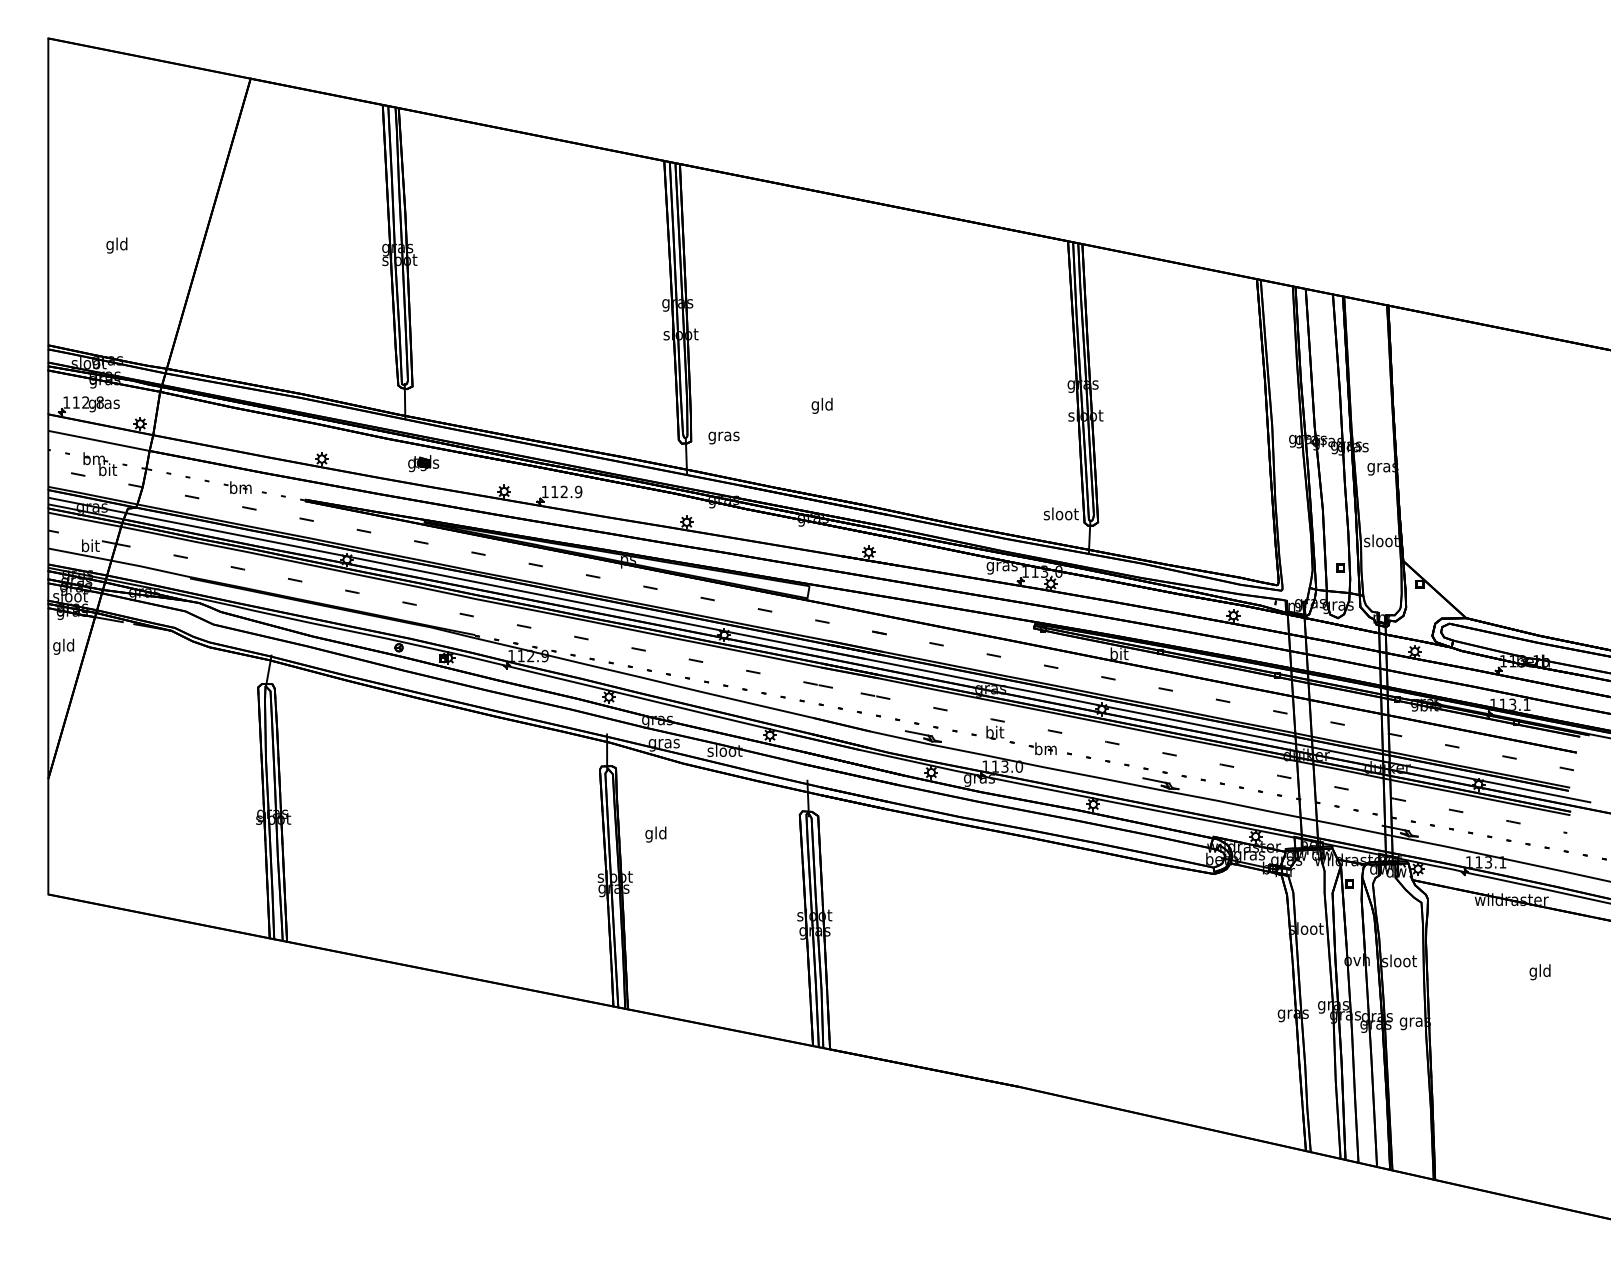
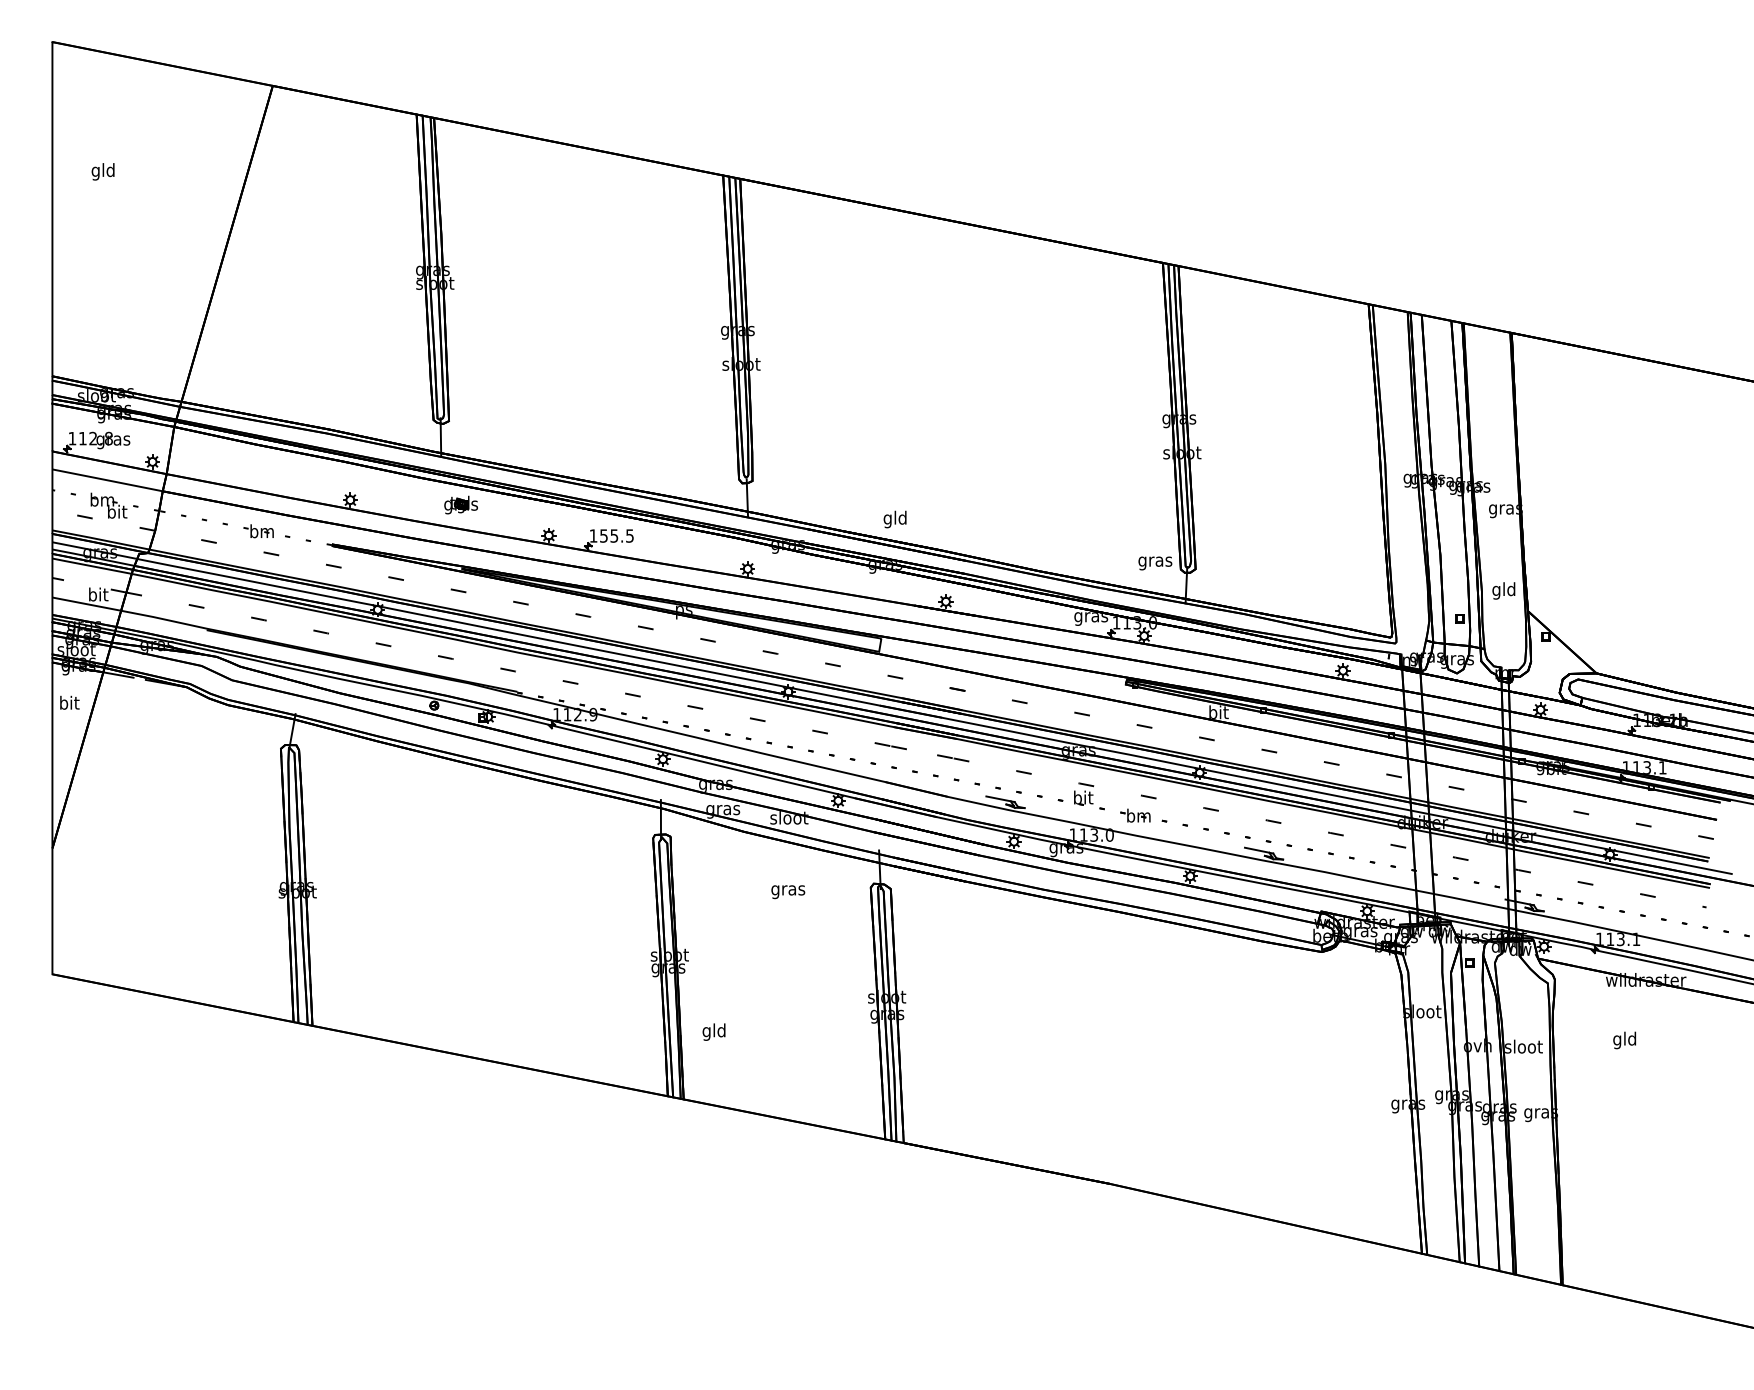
text: (116, 245) -> (102, 171), moved
text: (821, 405) -> (894, 519), moved
text: (723, 437) -> (787, 891), moved
text: (566, 491) -> (616, 535), 112.9 -> 155.5
text: (1060, 515) -> (1154, 561), sloot -> gras
text: (1381, 542) -> (1504, 591), sloot -> gld
text: (63, 646) -> (68, 704), gld -> bit
text: (655, 834) -> (713, 1032), moved
text: (1539, 972) -> (1624, 1040), moved

